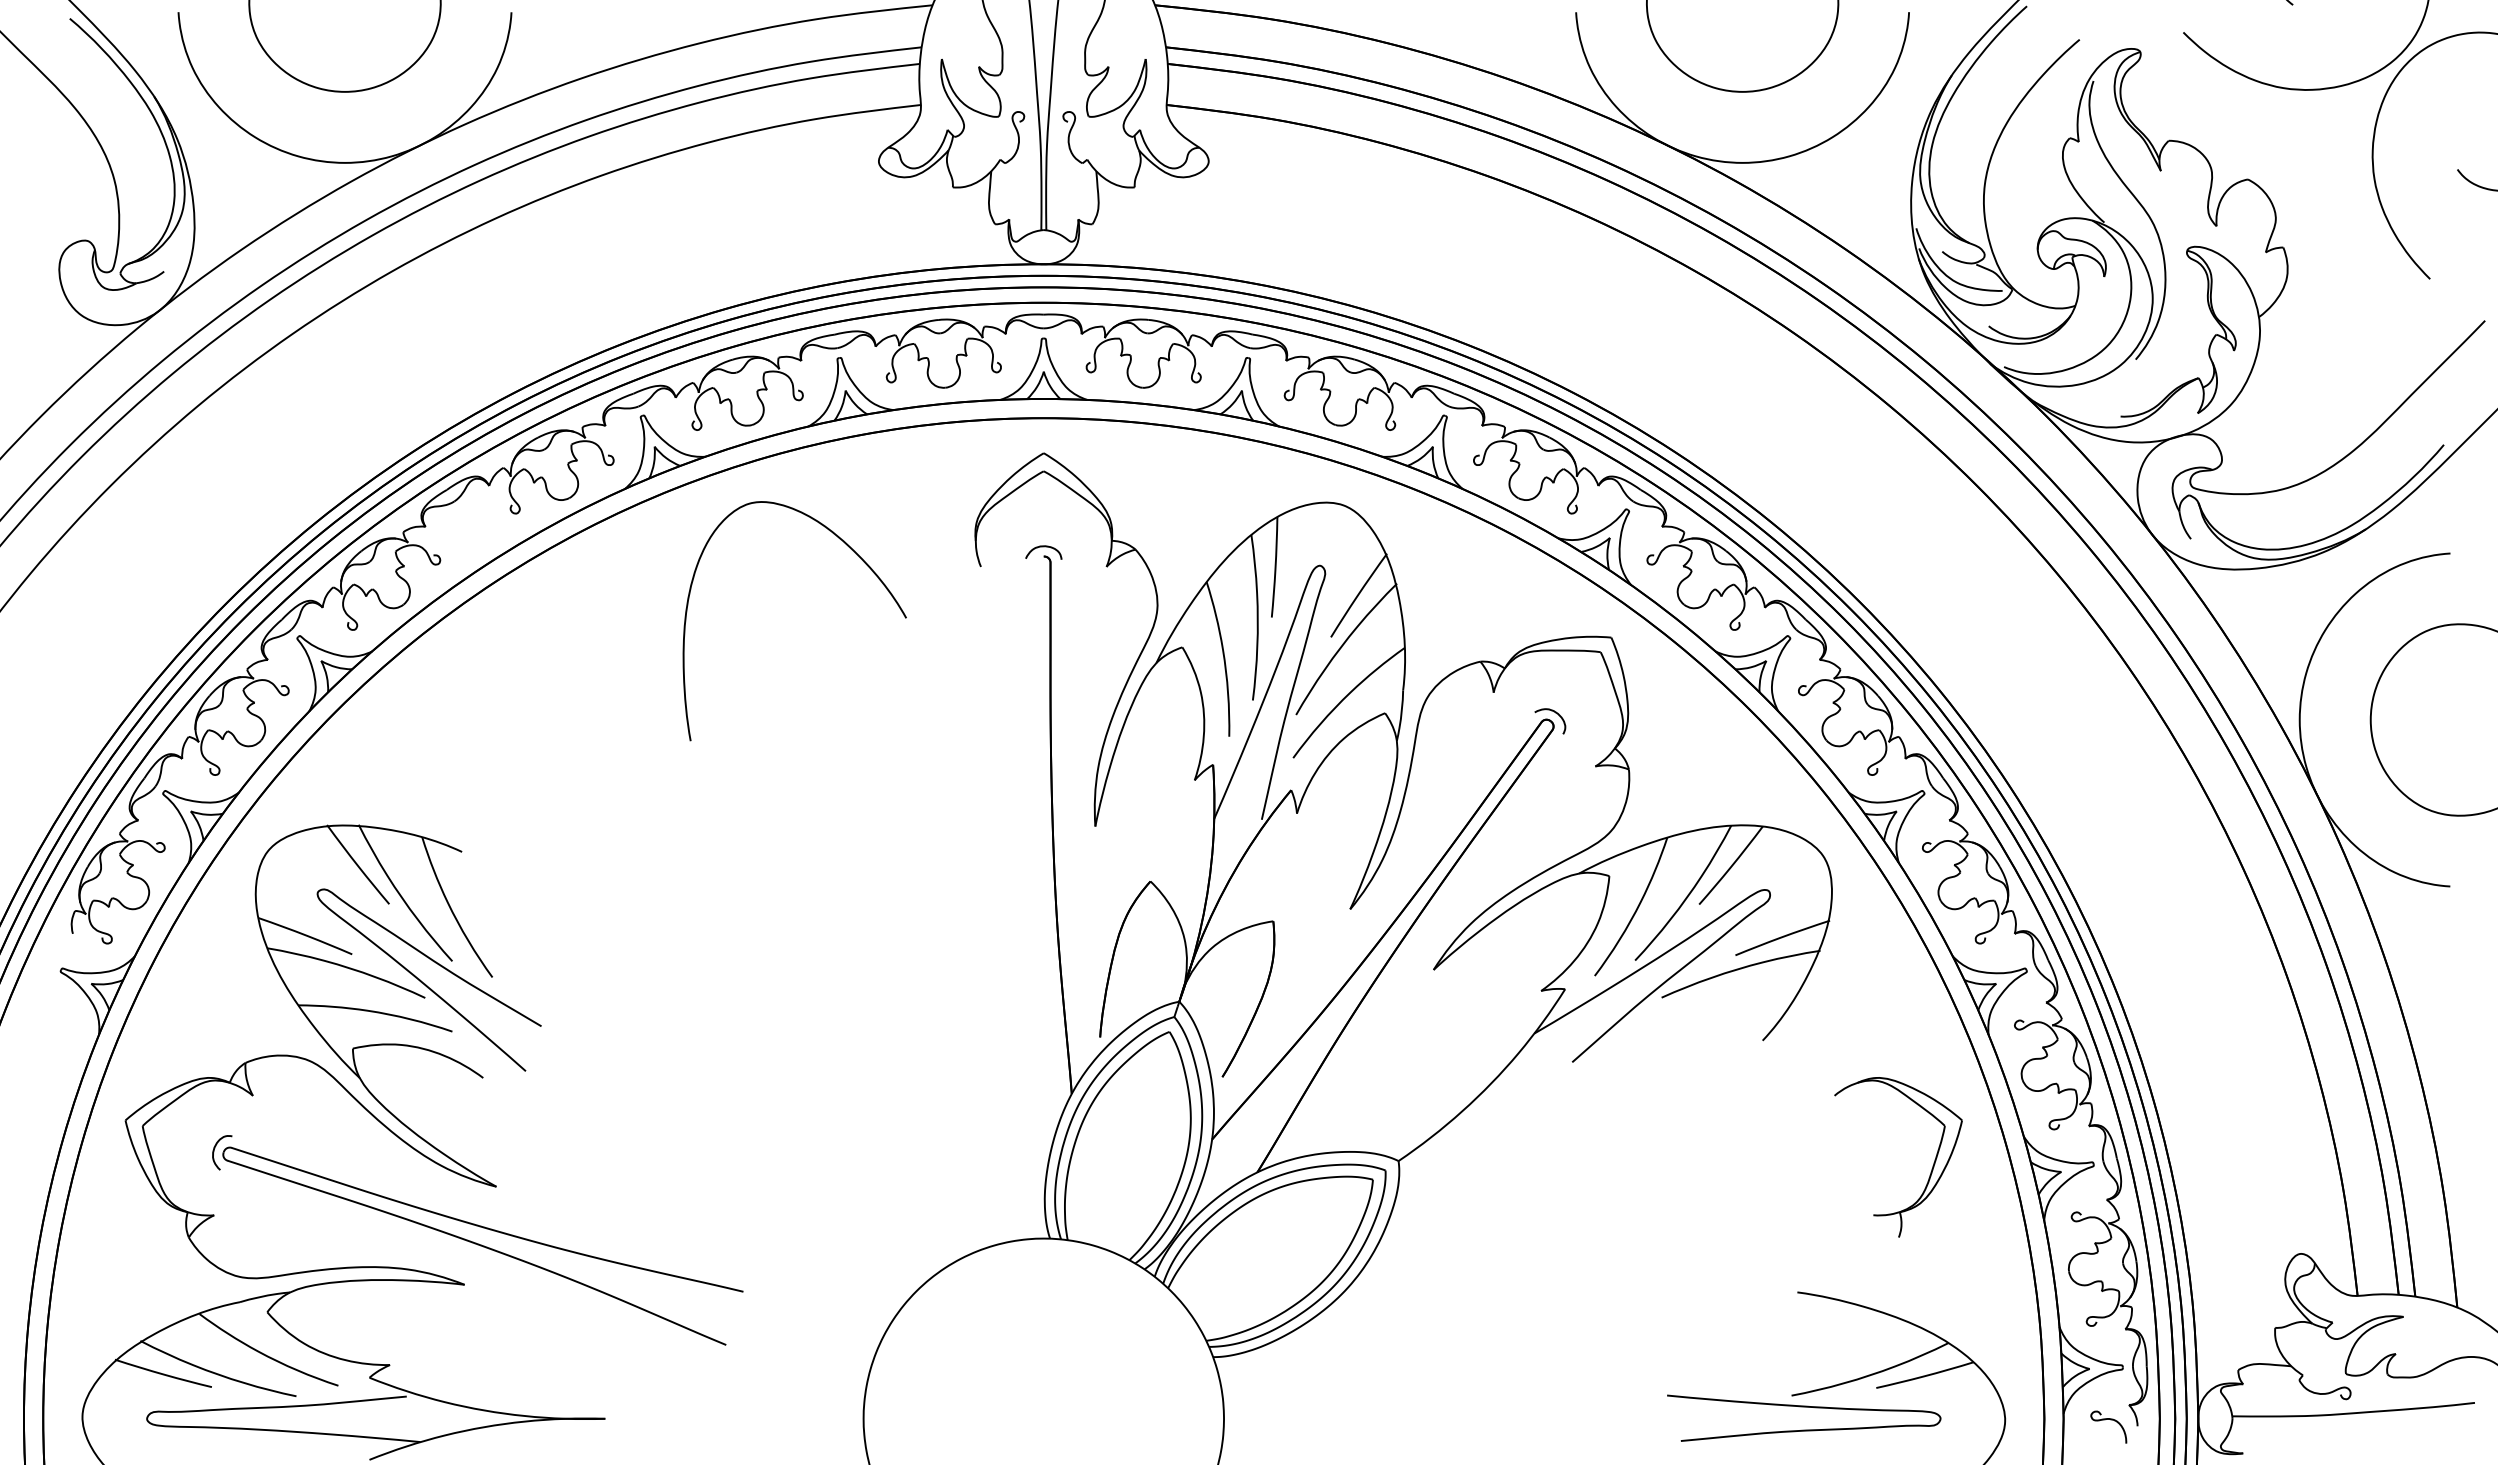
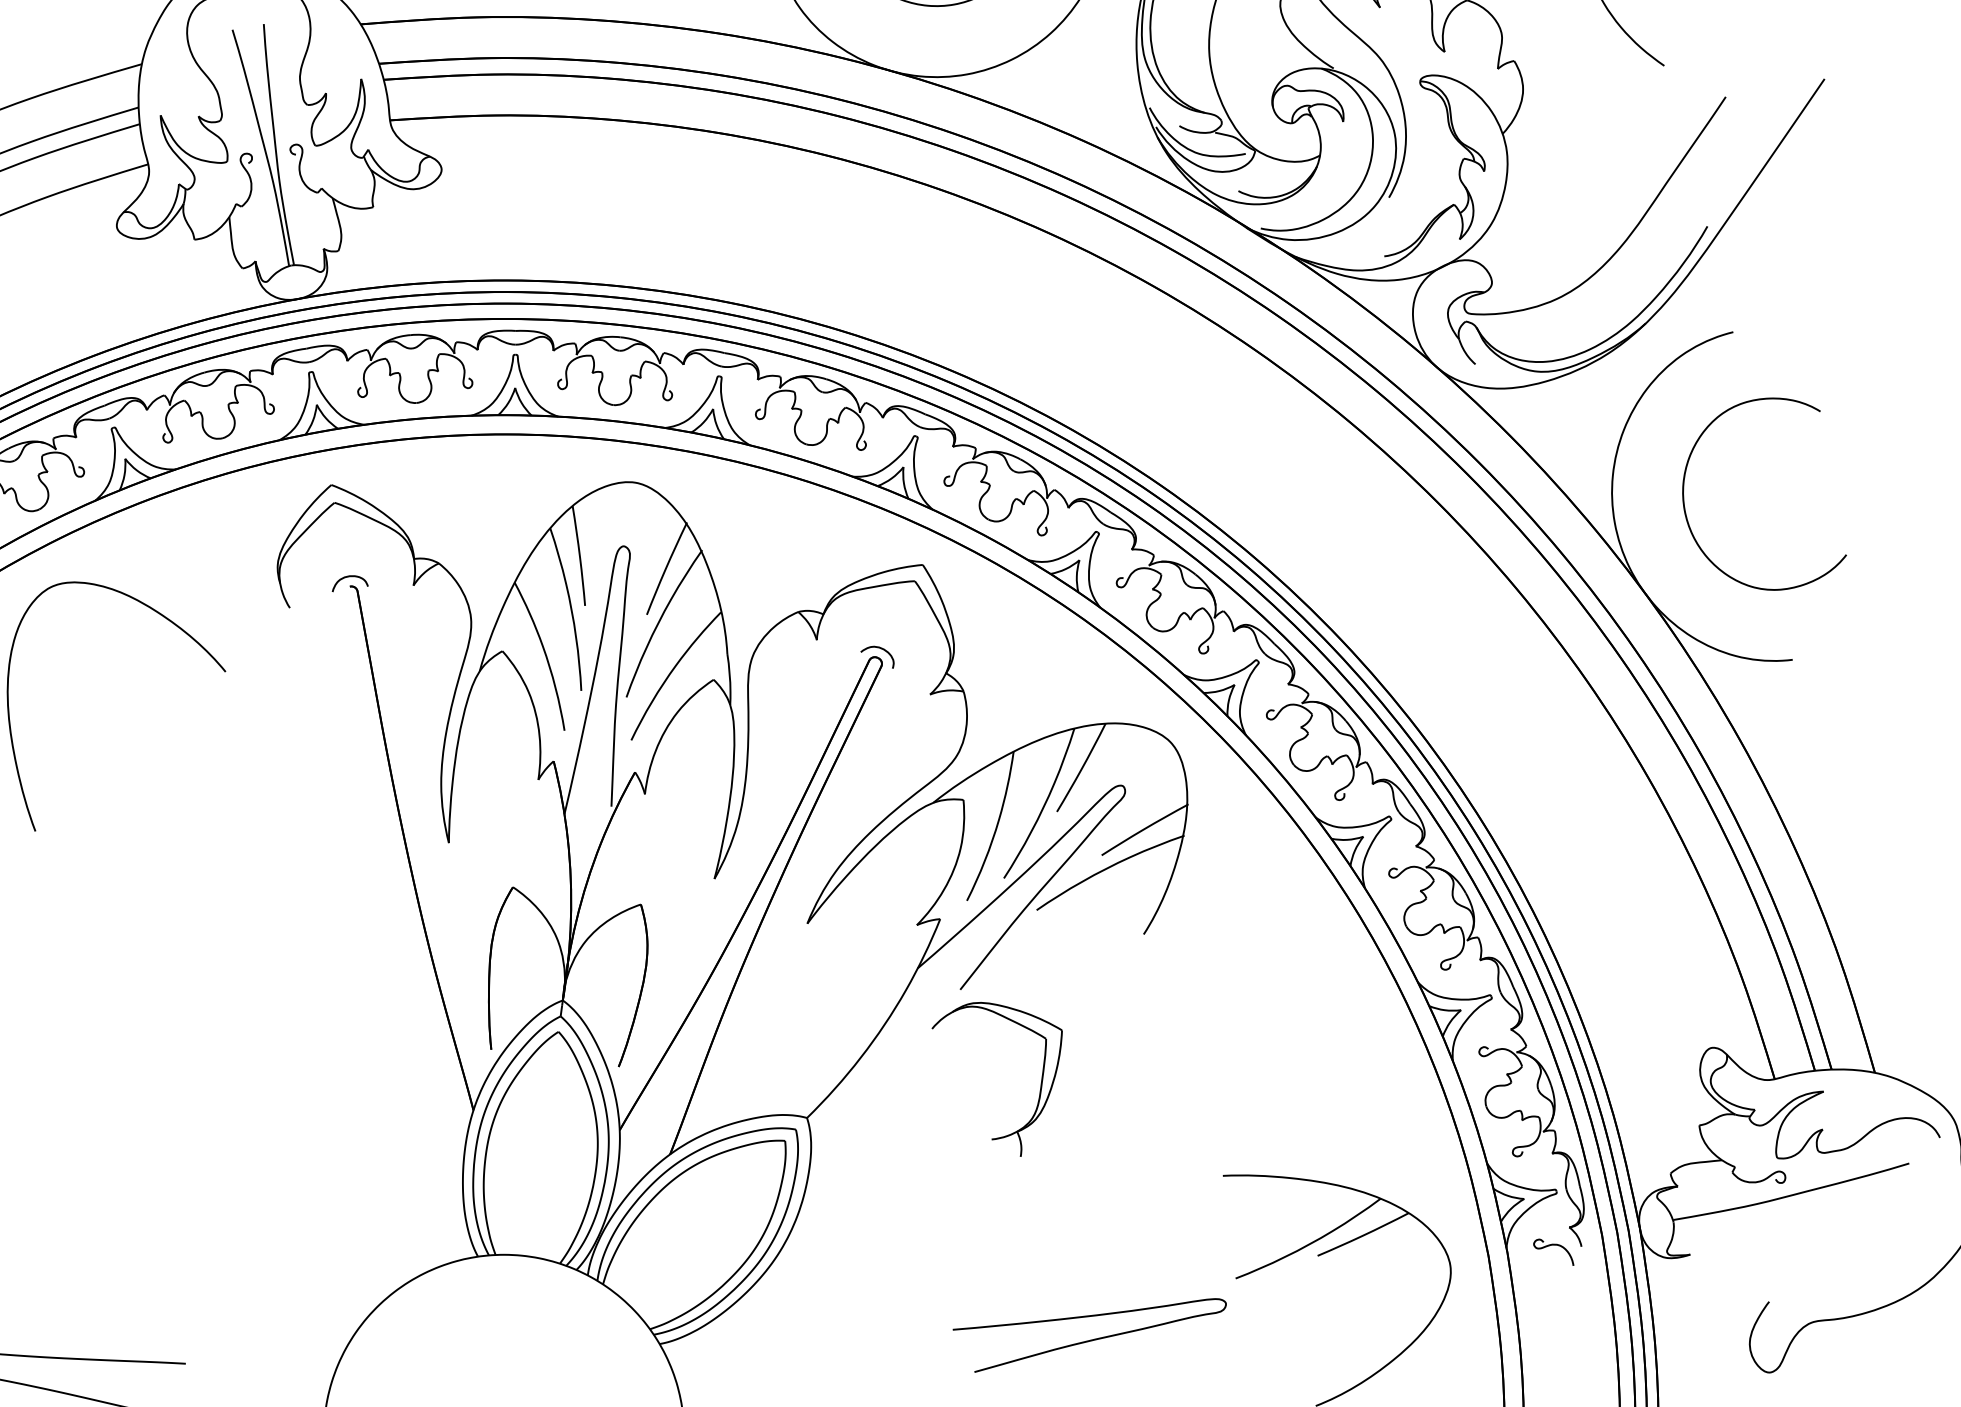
part: (1931, 1168) -> (1040, 1083), moved
curve: (1804, 1407) -> (1090, 1317), moved

